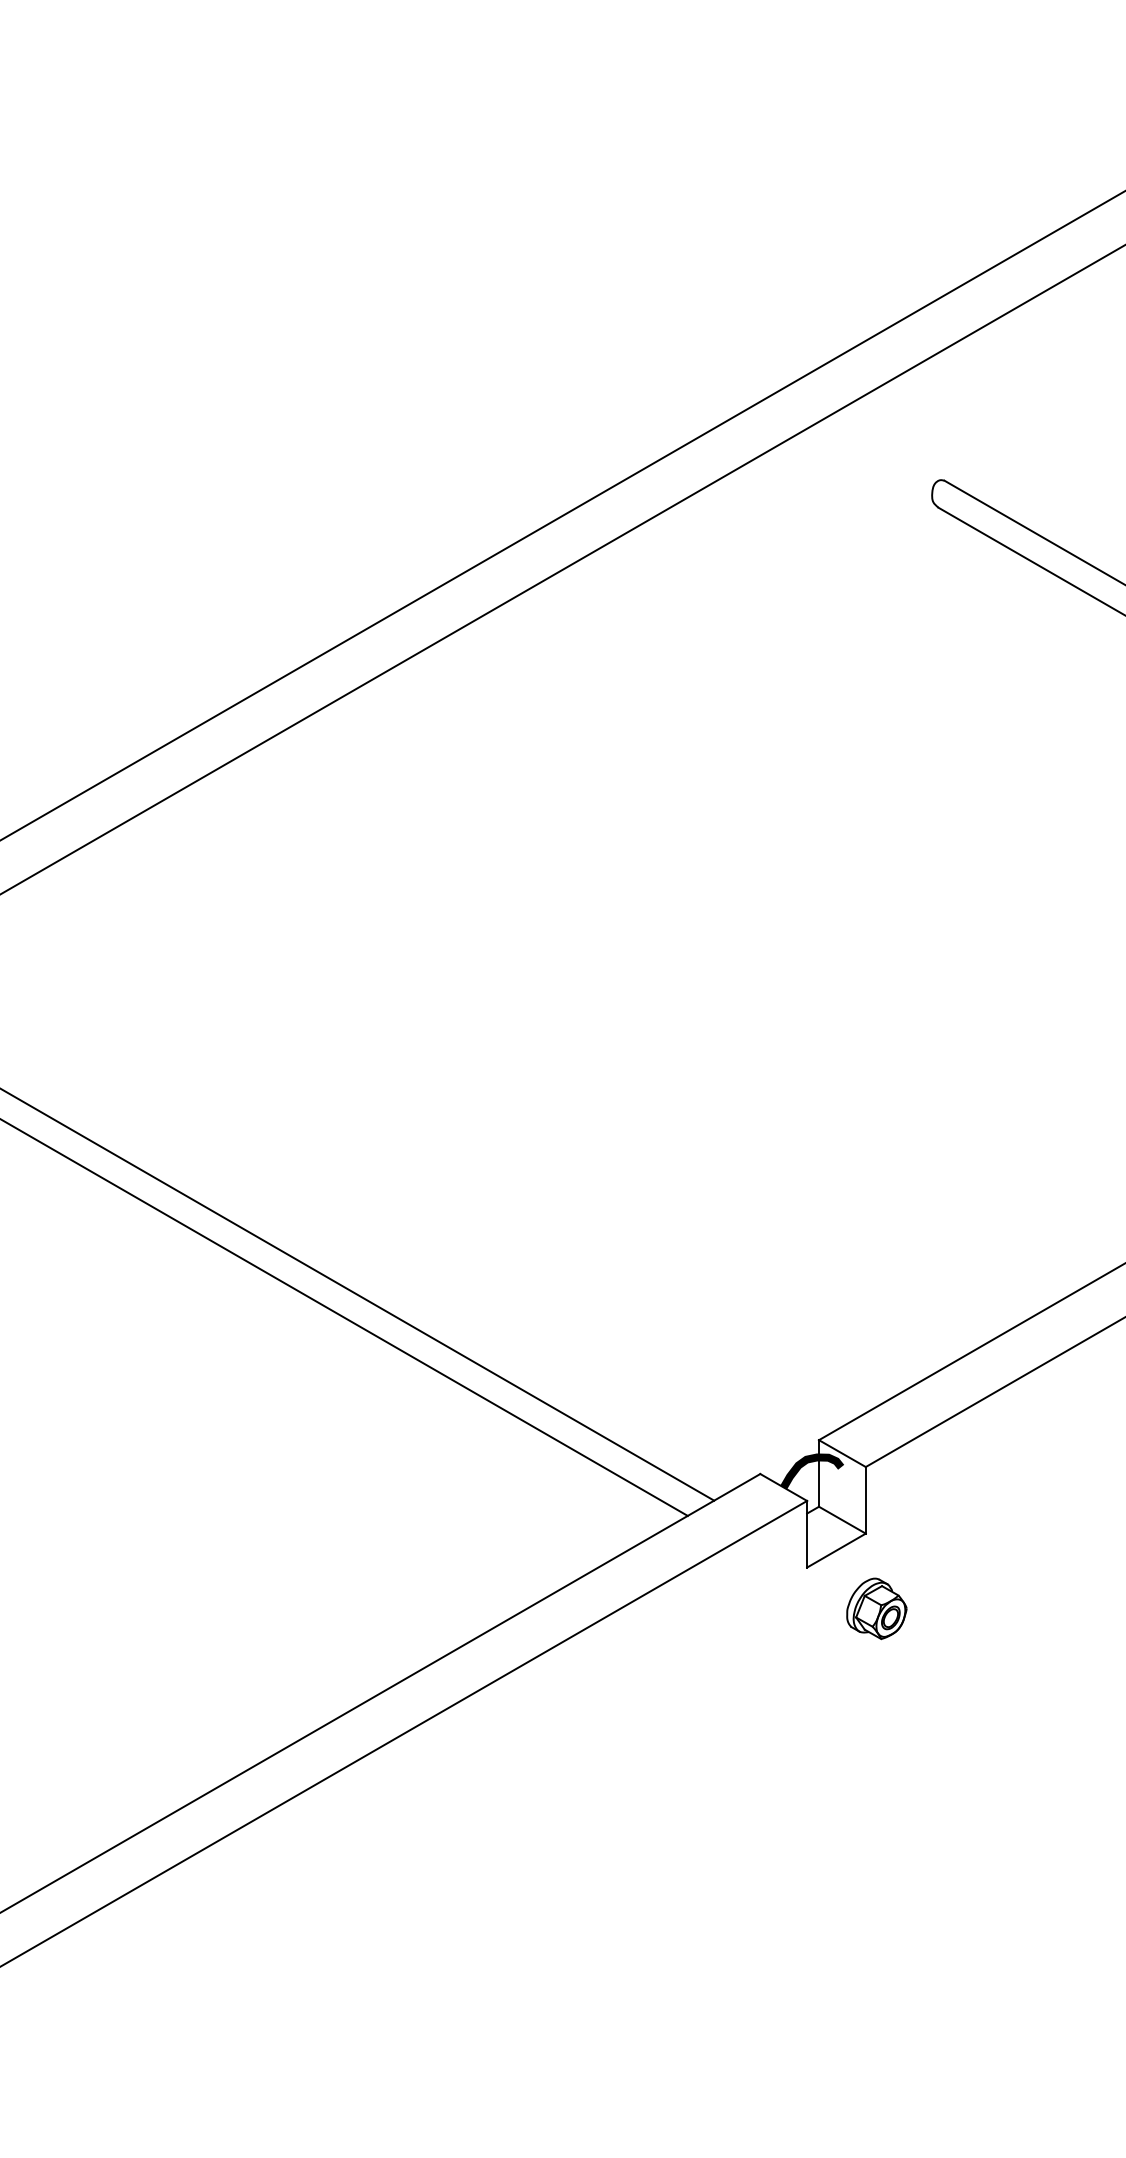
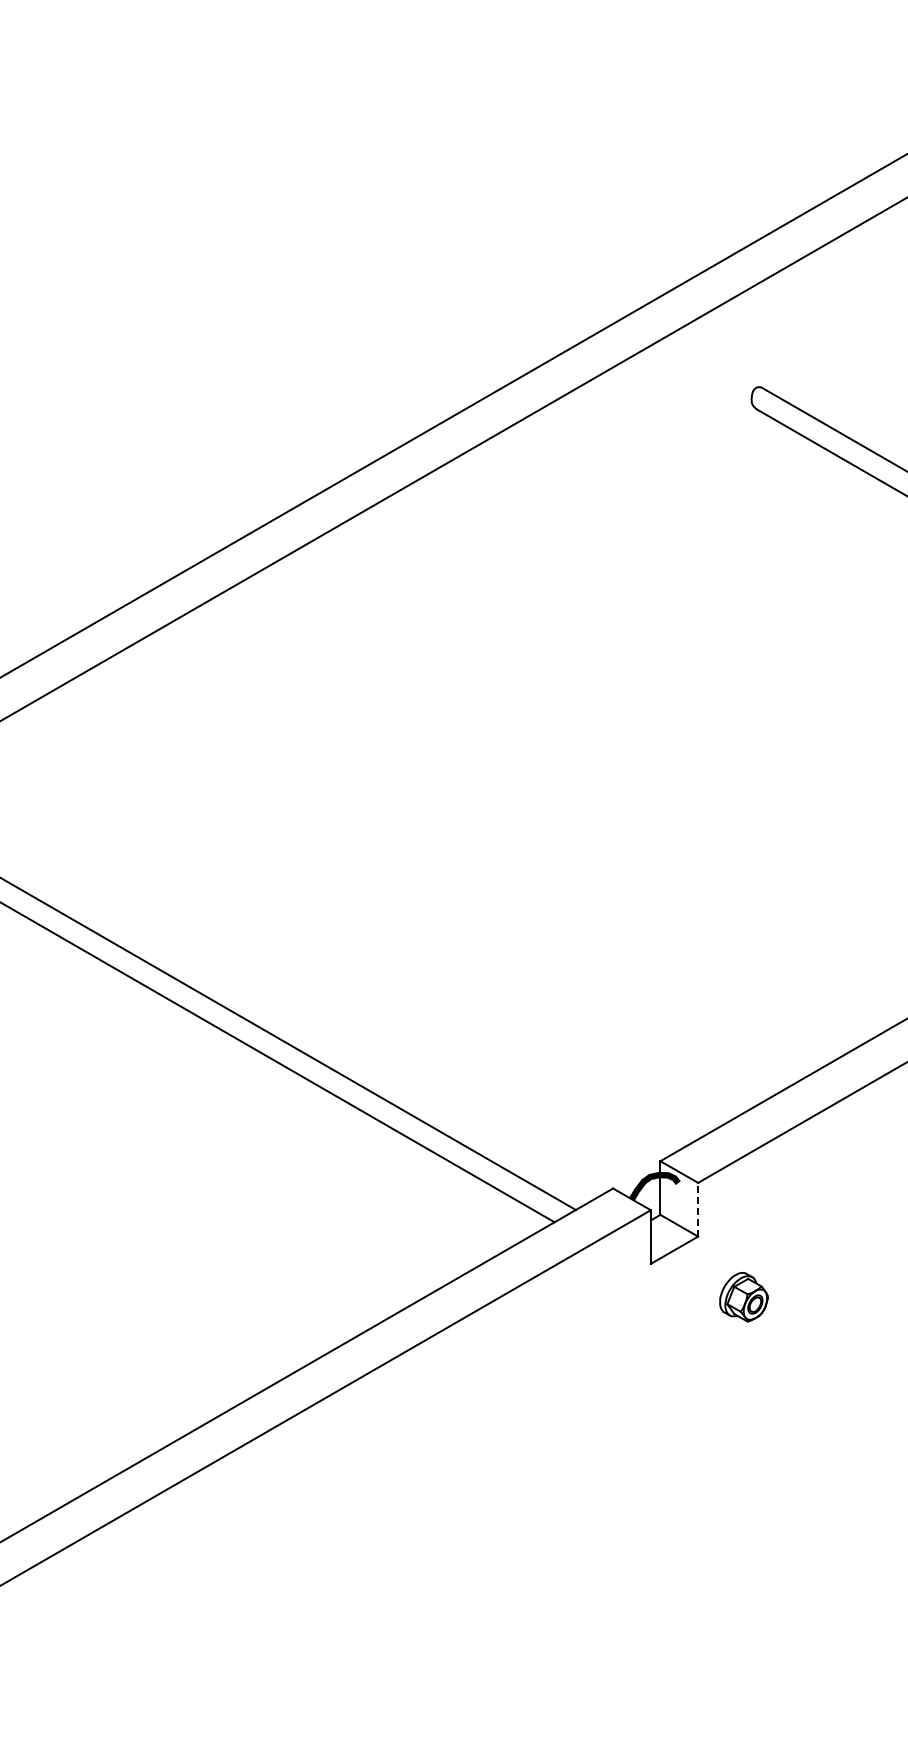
line: (866, 1500) -> (698, 1209), solid -> dashed
part: (876, 1609) -> (743, 1297), moved

